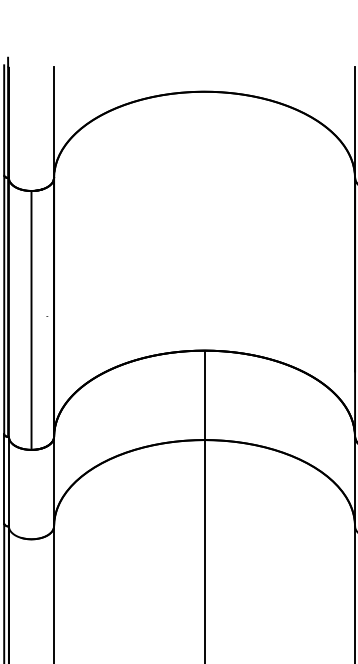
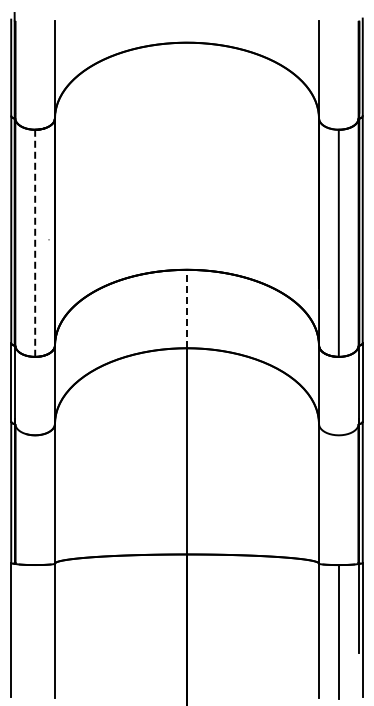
line: (31, 320) -> (35, 243), solid -> dashed
line: (205, 394) -> (187, 308), solid -> dashed

